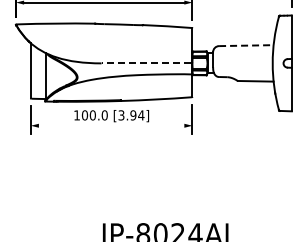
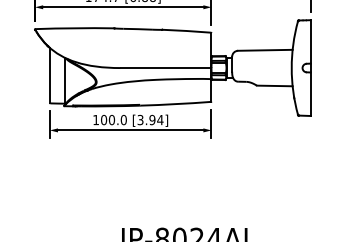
line: (246, 45) -> (265, 50), dashed -> solid
line: (146, 63) -> (165, 68), dashed -> solid
line: (111, 125) -> (130, 130), added

